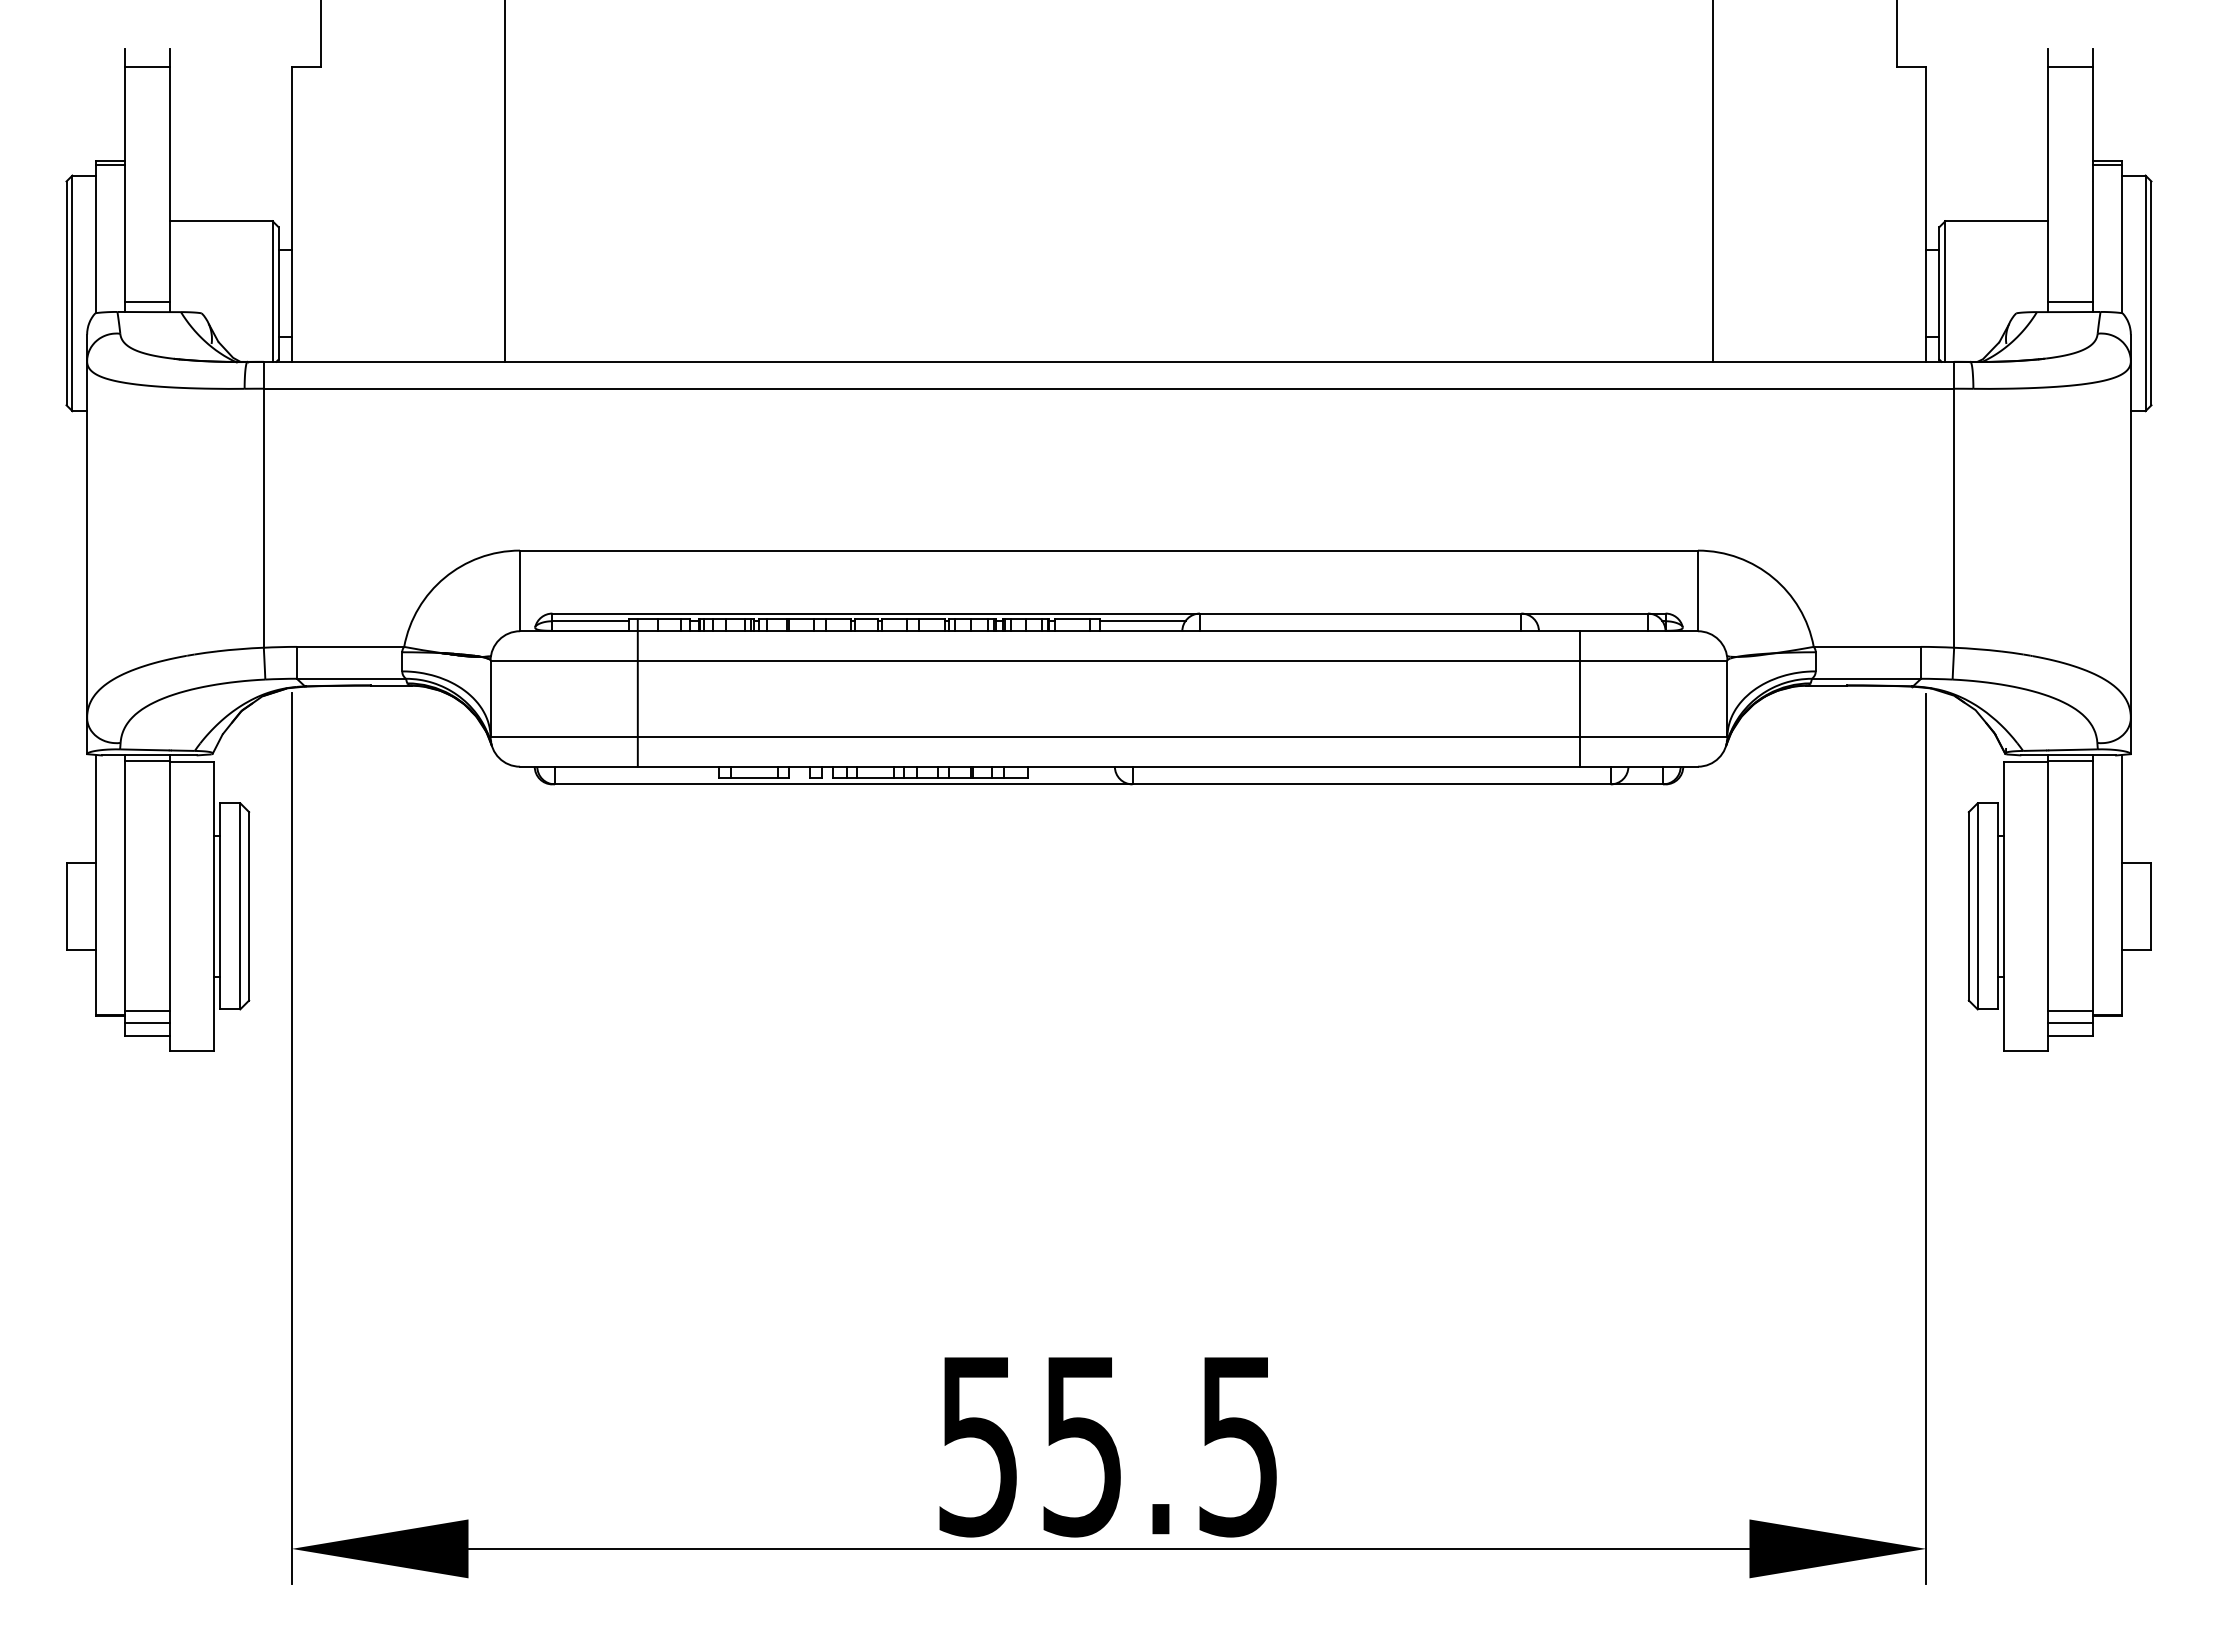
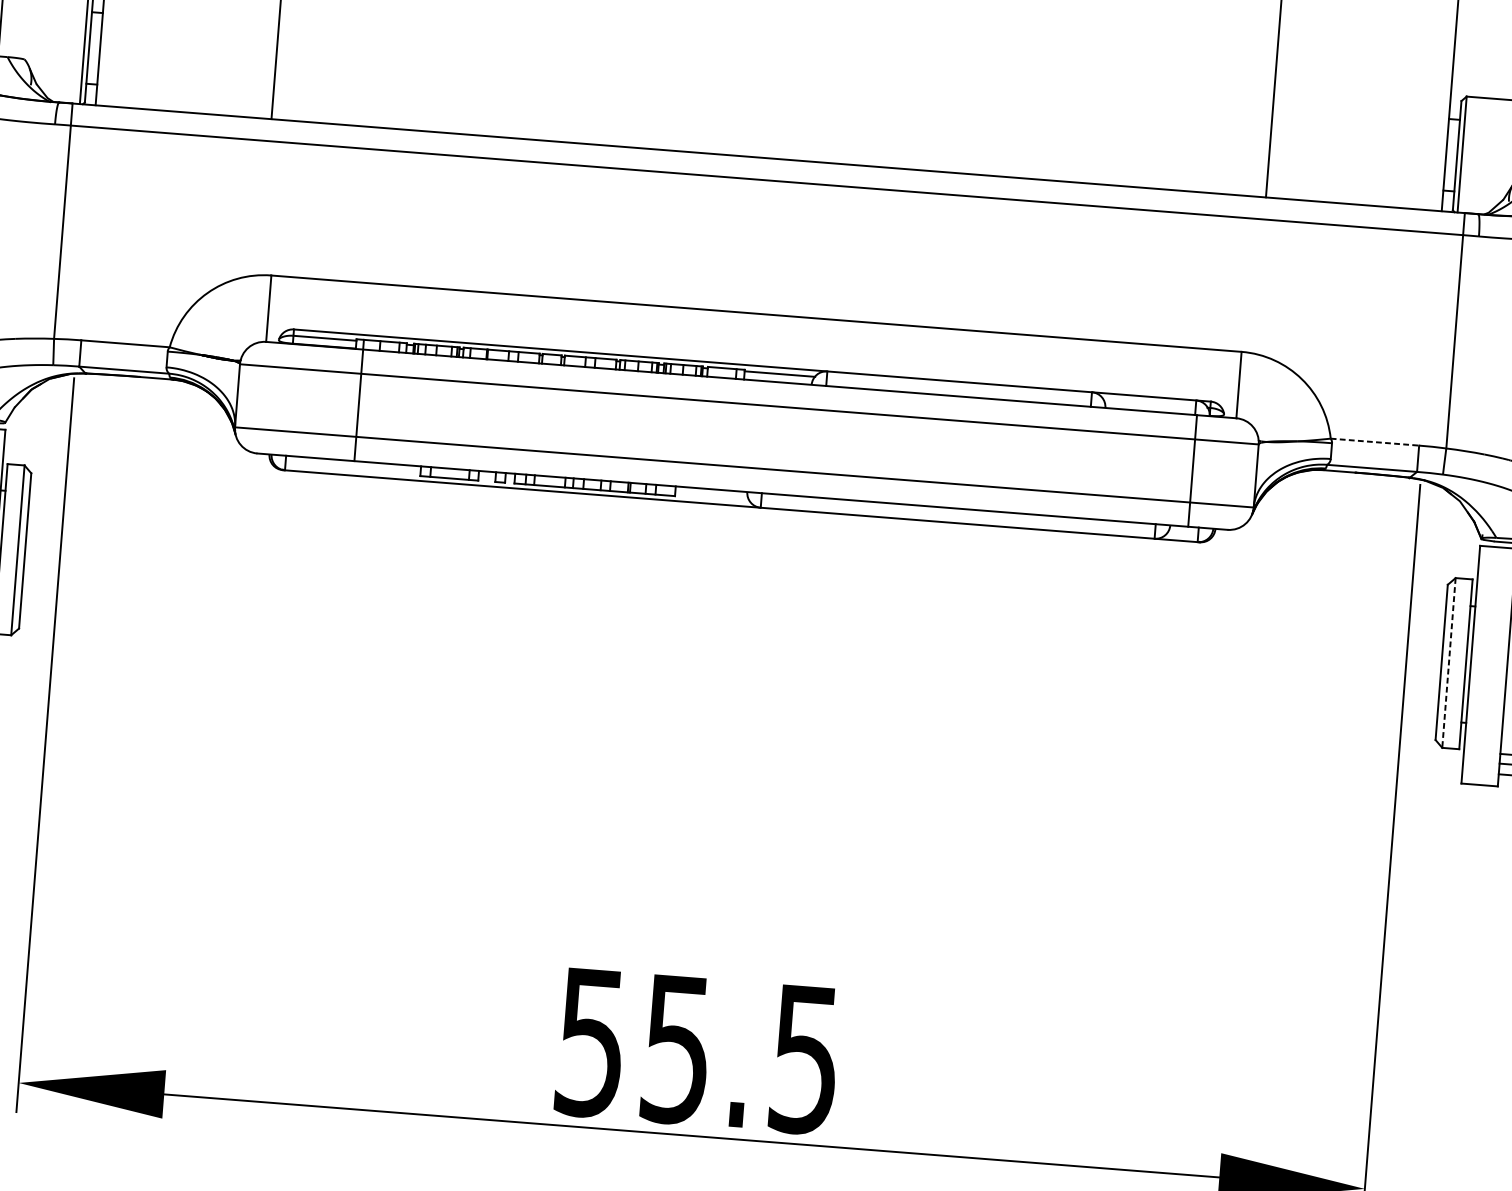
line: (1867, 646) -> (1375, 441), solid -> dashed
line: (1580, 698) -> (1192, 470), moved
line: (1977, 906) -> (1448, 663), solid -> dashed

